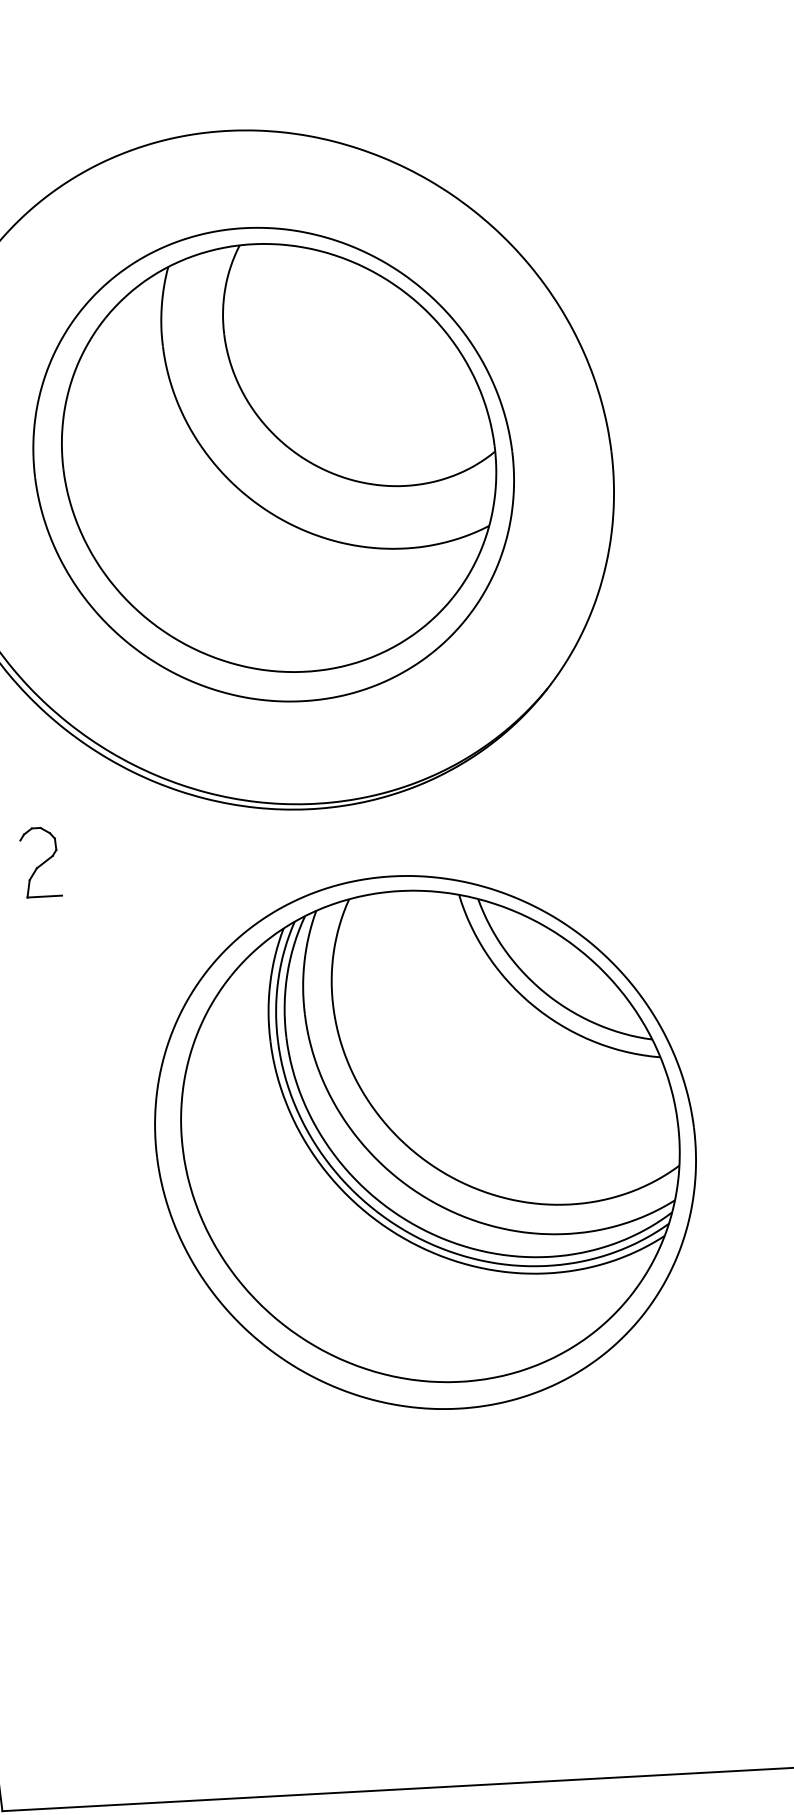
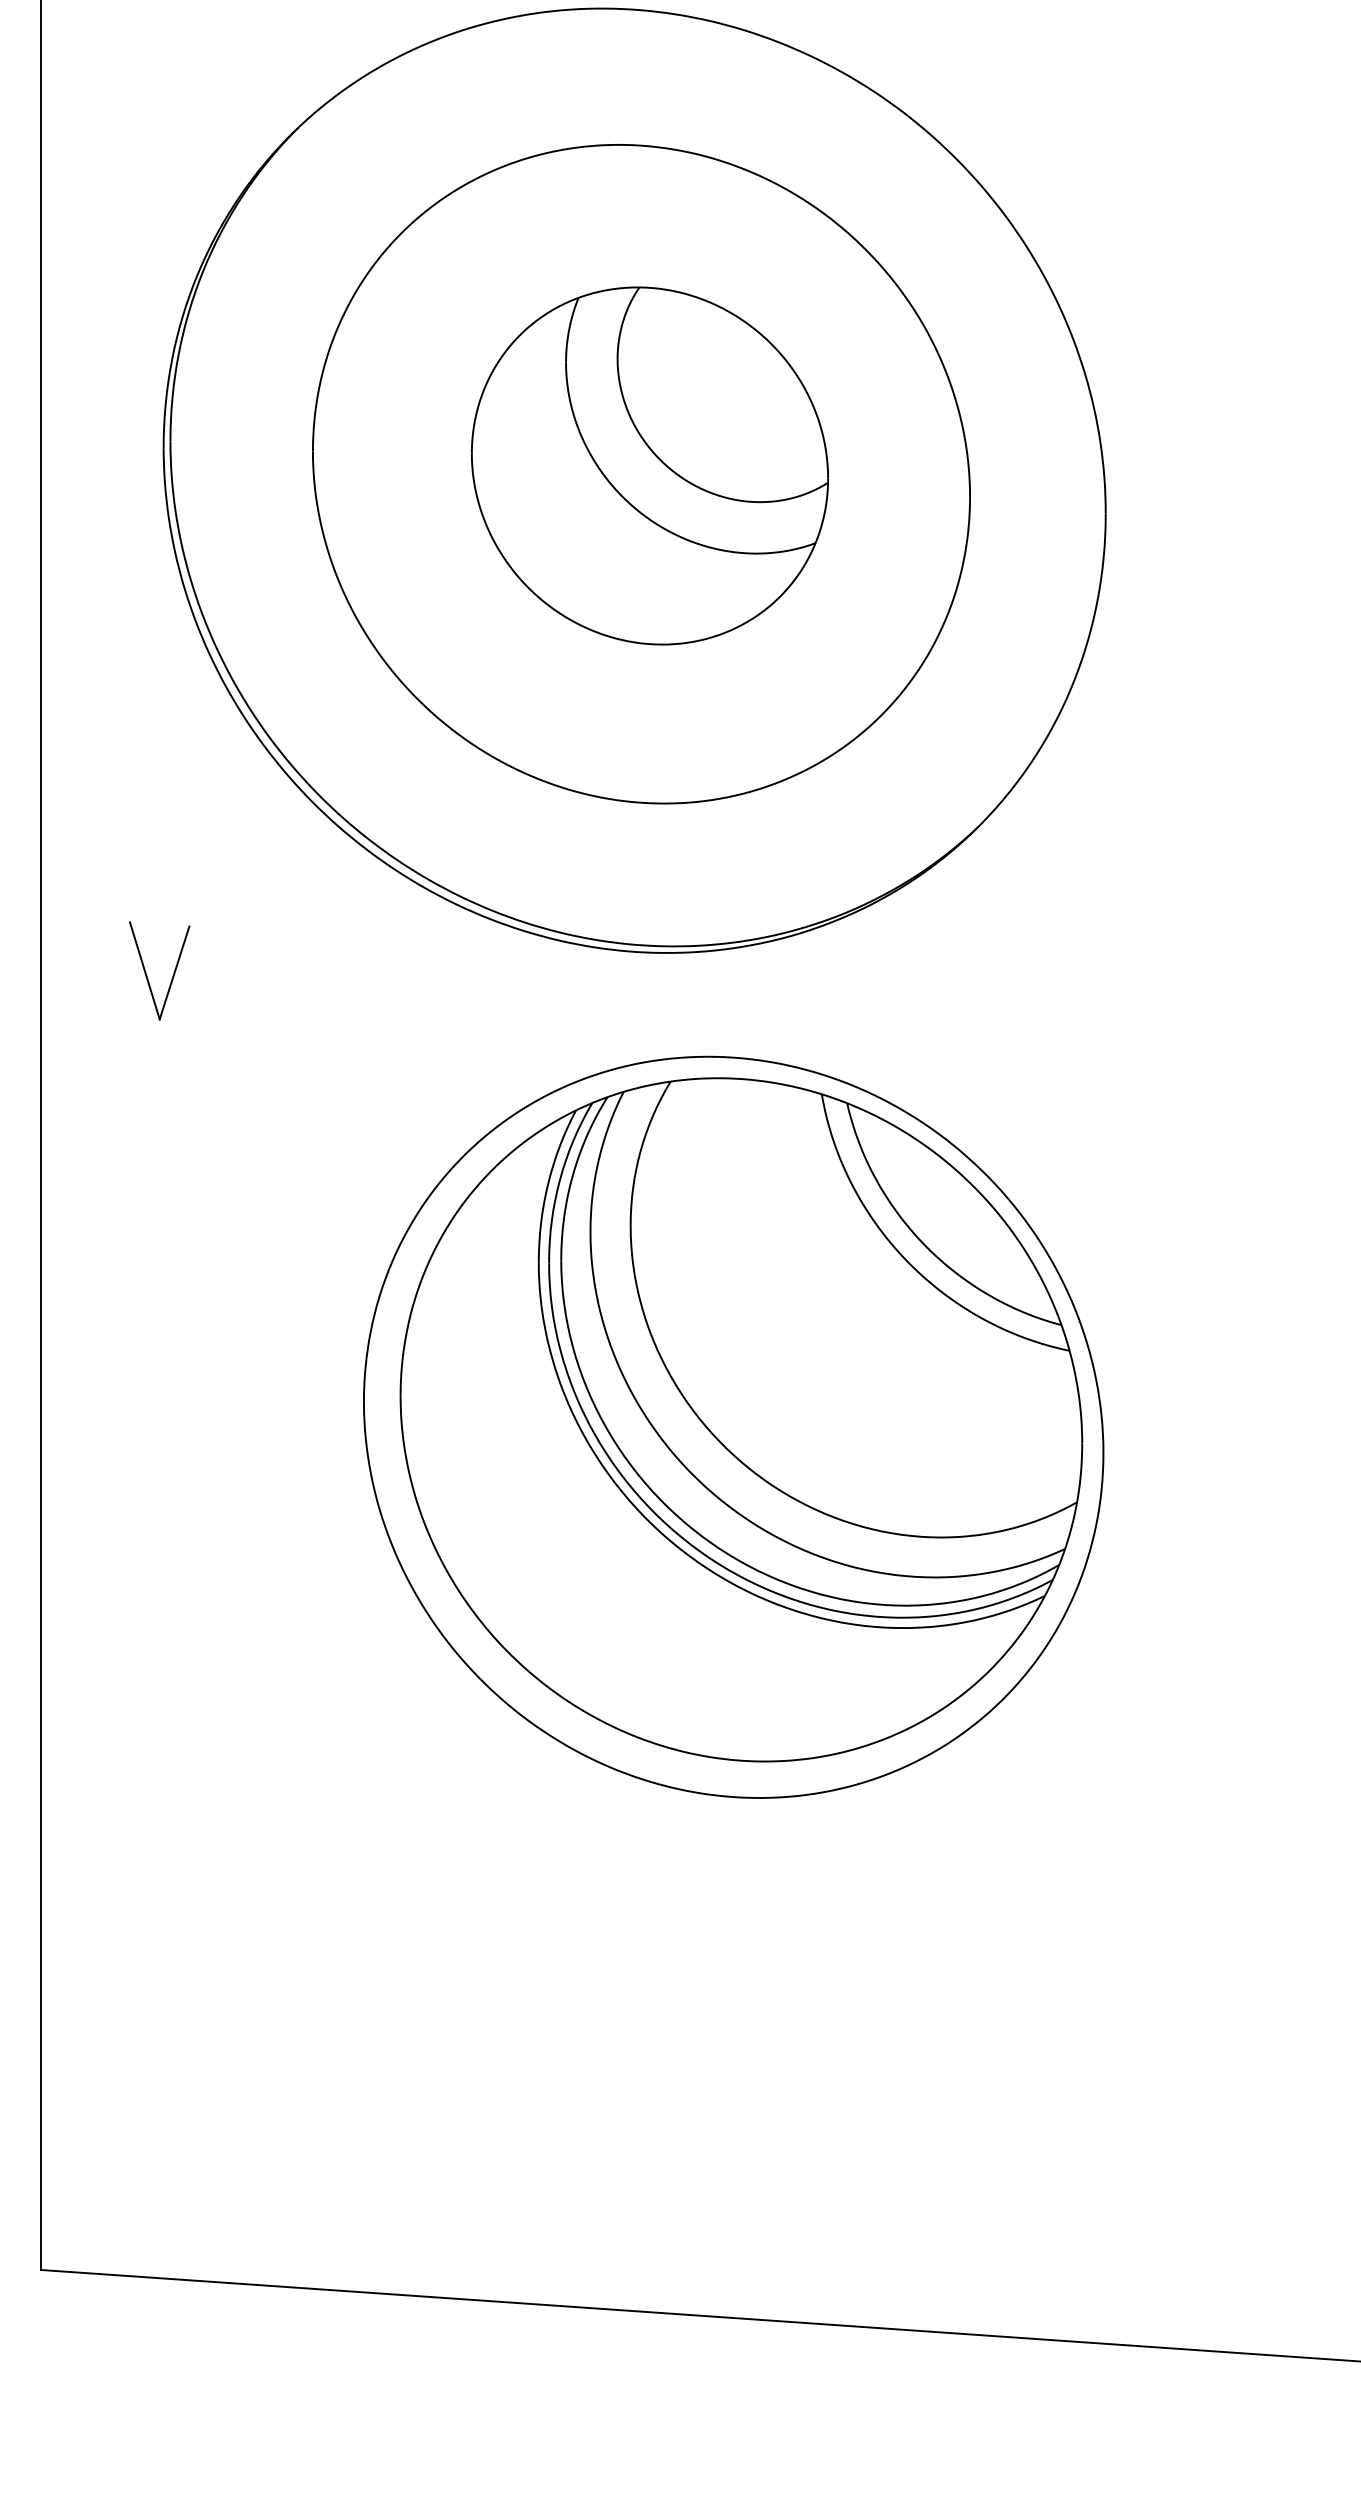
part: (278, 457) -> (649, 465), size x0.6
part: (40, 862) -> (254, 978), removed

